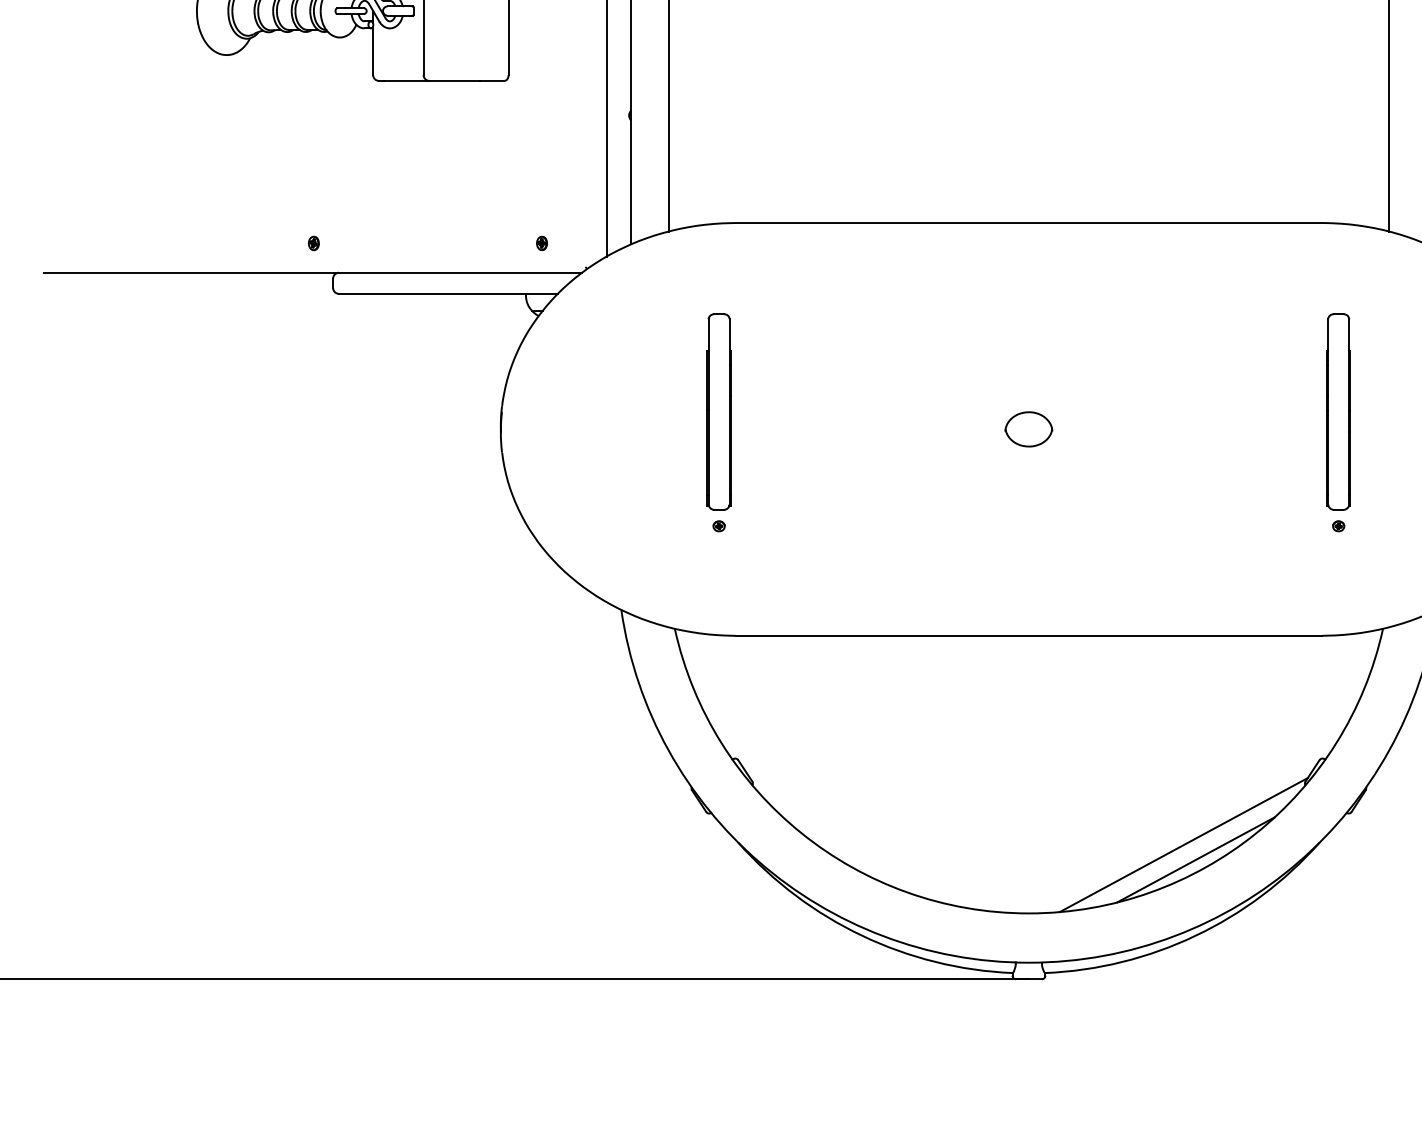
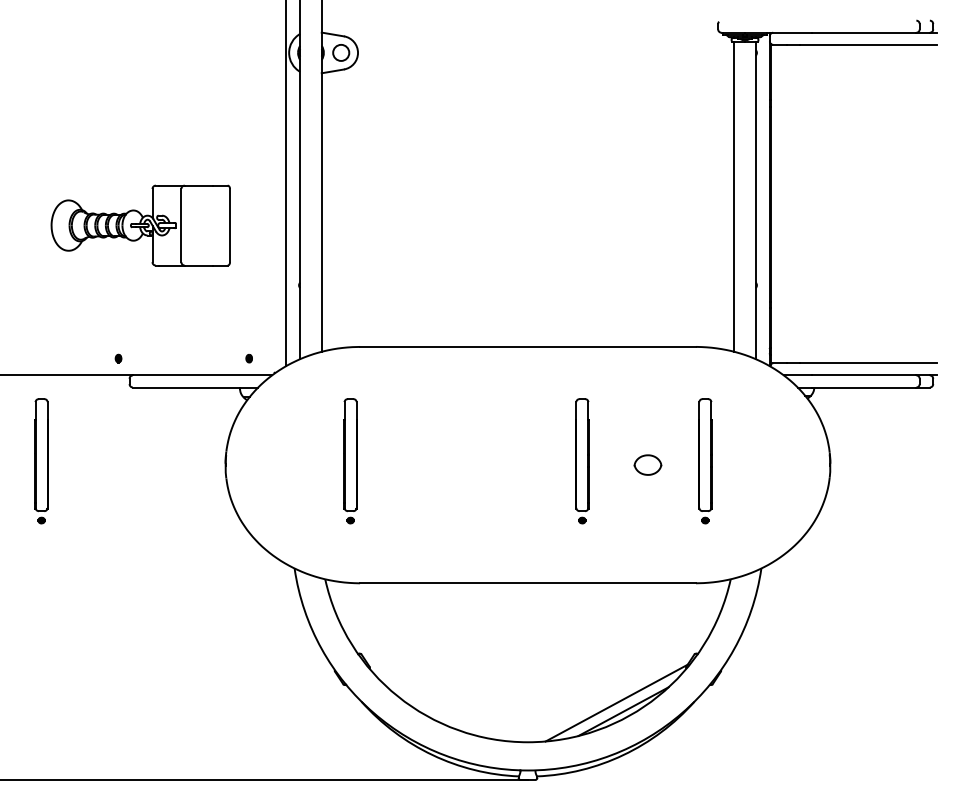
part: (179, 423) -> (41, 461), added
part: (1124, 423) -> (582, 461), added
part: (1028, 428) -> (647, 464), moved

